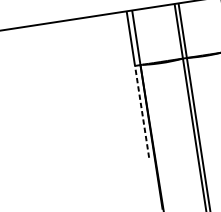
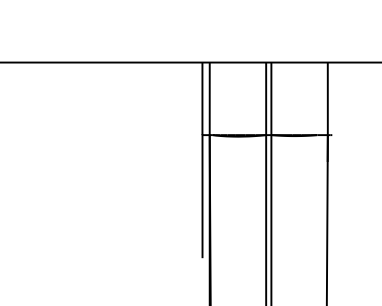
line: (142, 111) -> (202, 195), dashed -> solid

